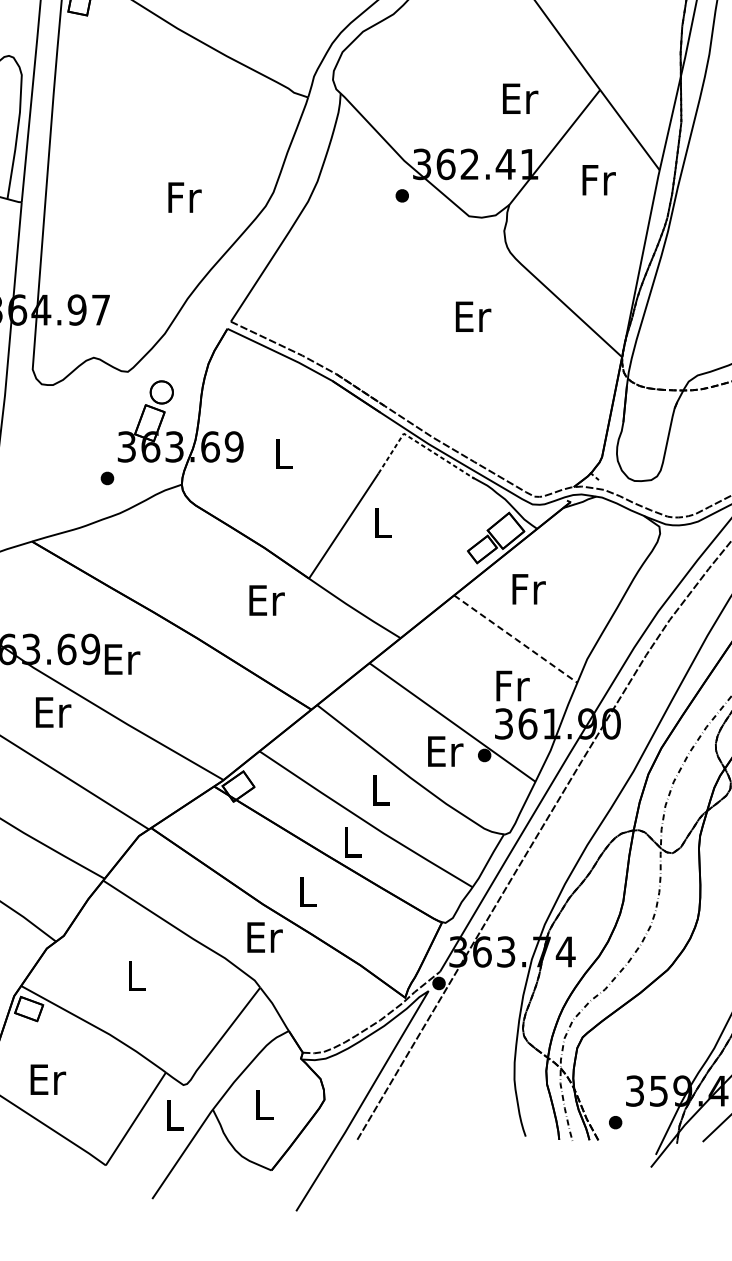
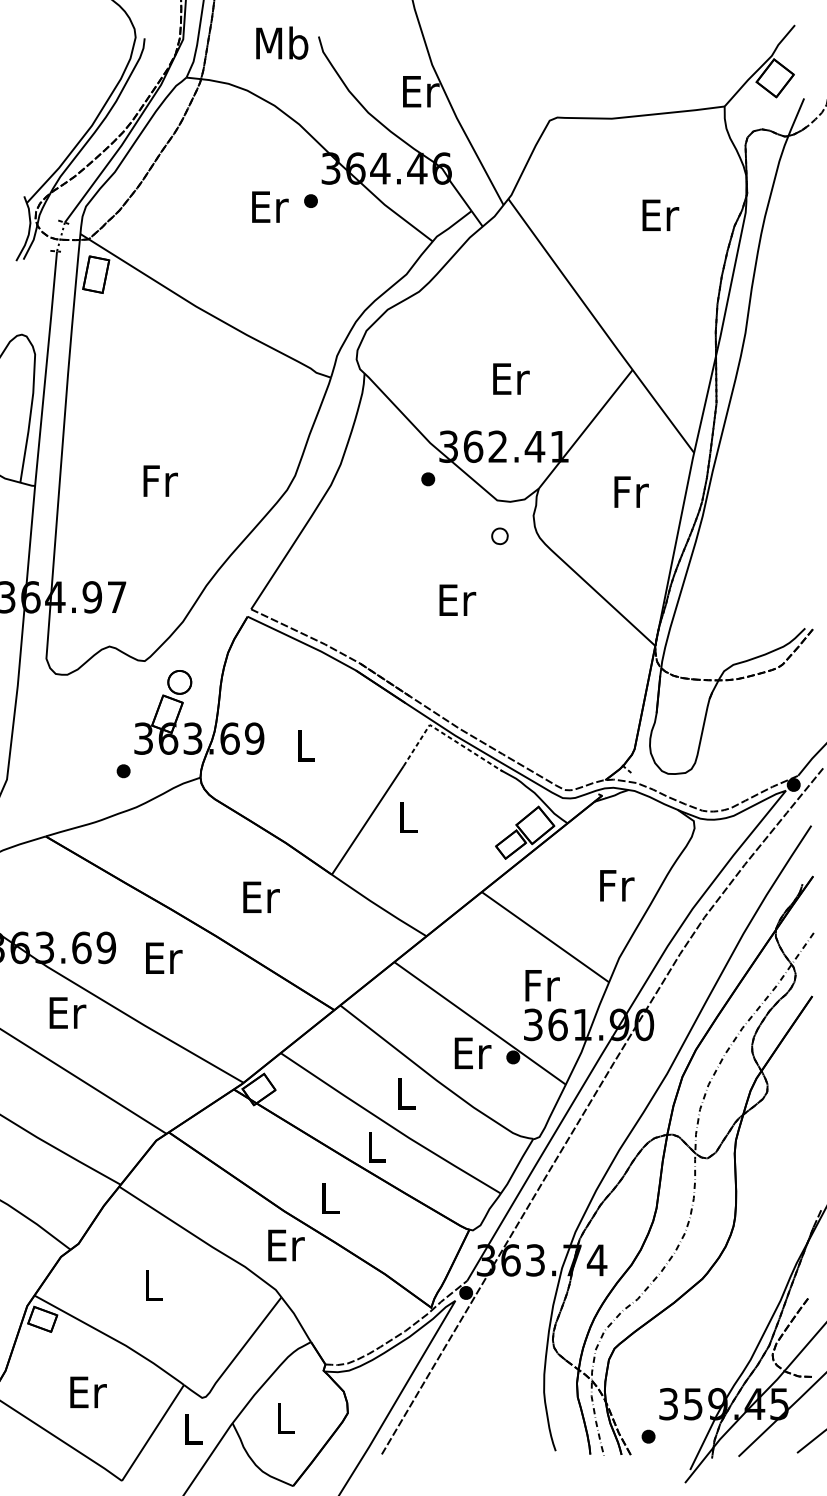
text: (520, 98) -> (511, 378), moved
text: (599, 179) -> (631, 491), moved
text: (184, 197) -> (160, 480), moved
part: (471, 251) -> (499, 536), added
text: (473, 316) -> (457, 599), moved
text: (529, 589) -> (617, 885), moved
text: (267, 599) -> (261, 896), moved
line: (515, 639) -> (545, 937), dashed -> solid
text: (122, 658) -> (164, 957), moved
text: (48, 1079) -> (88, 1392), moved

